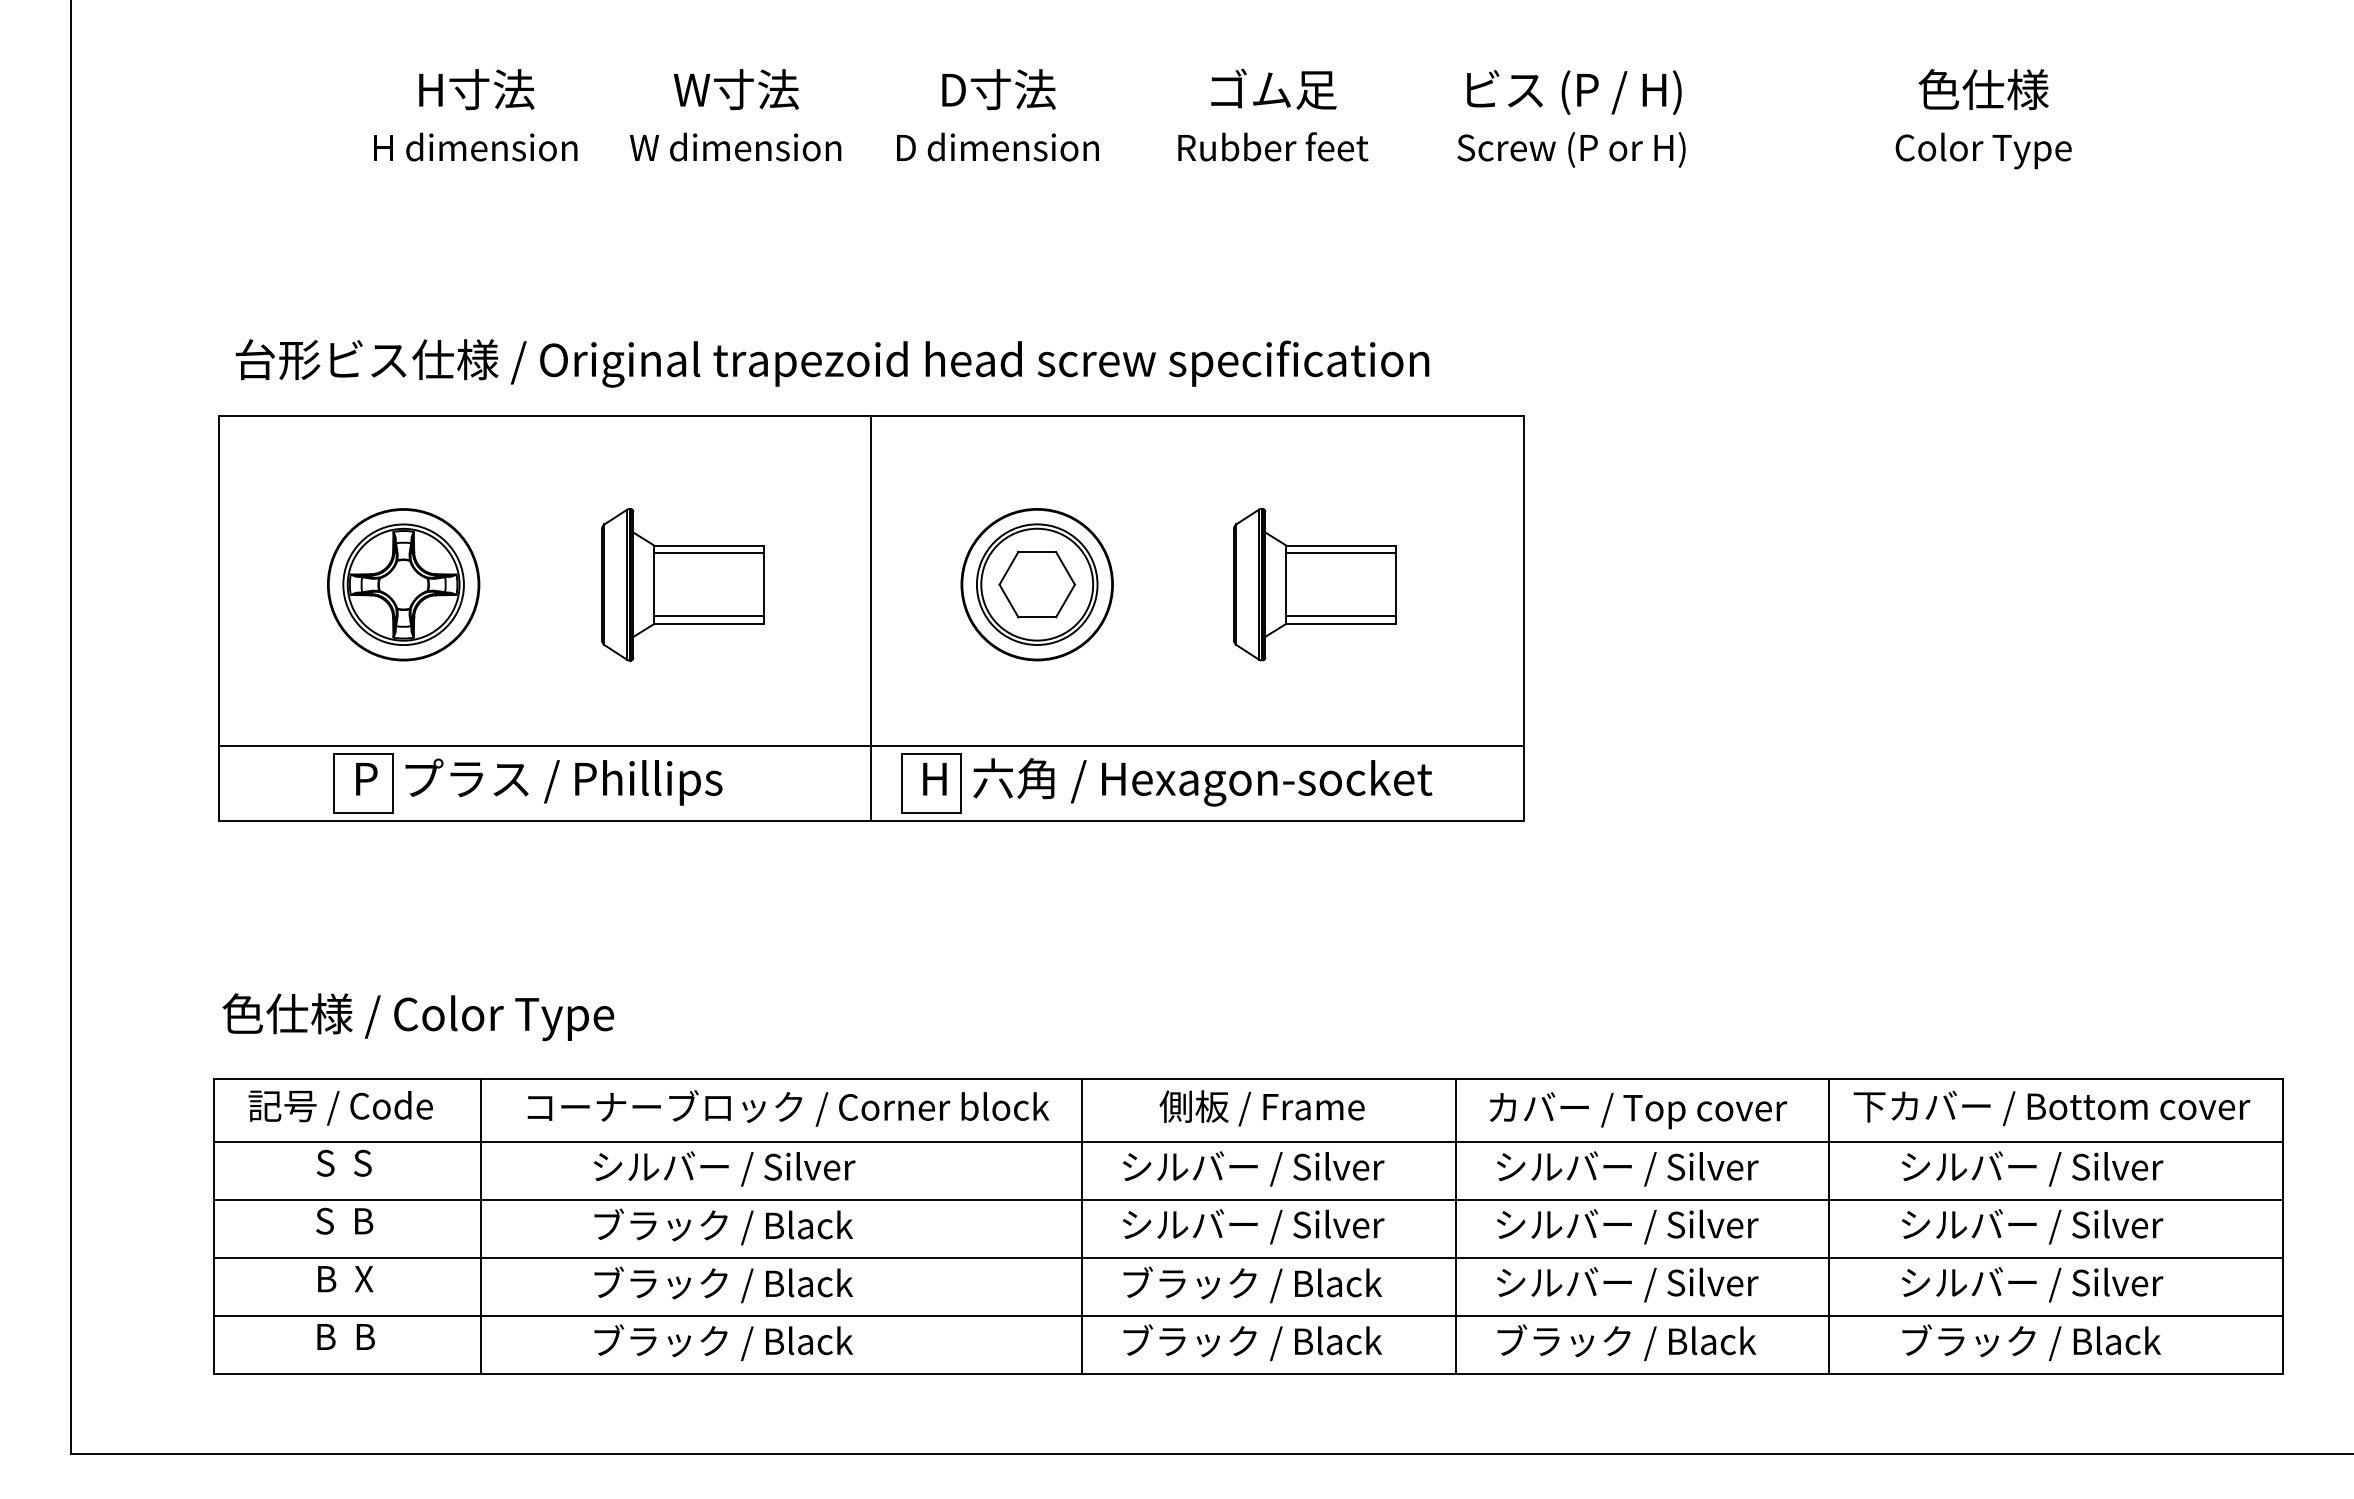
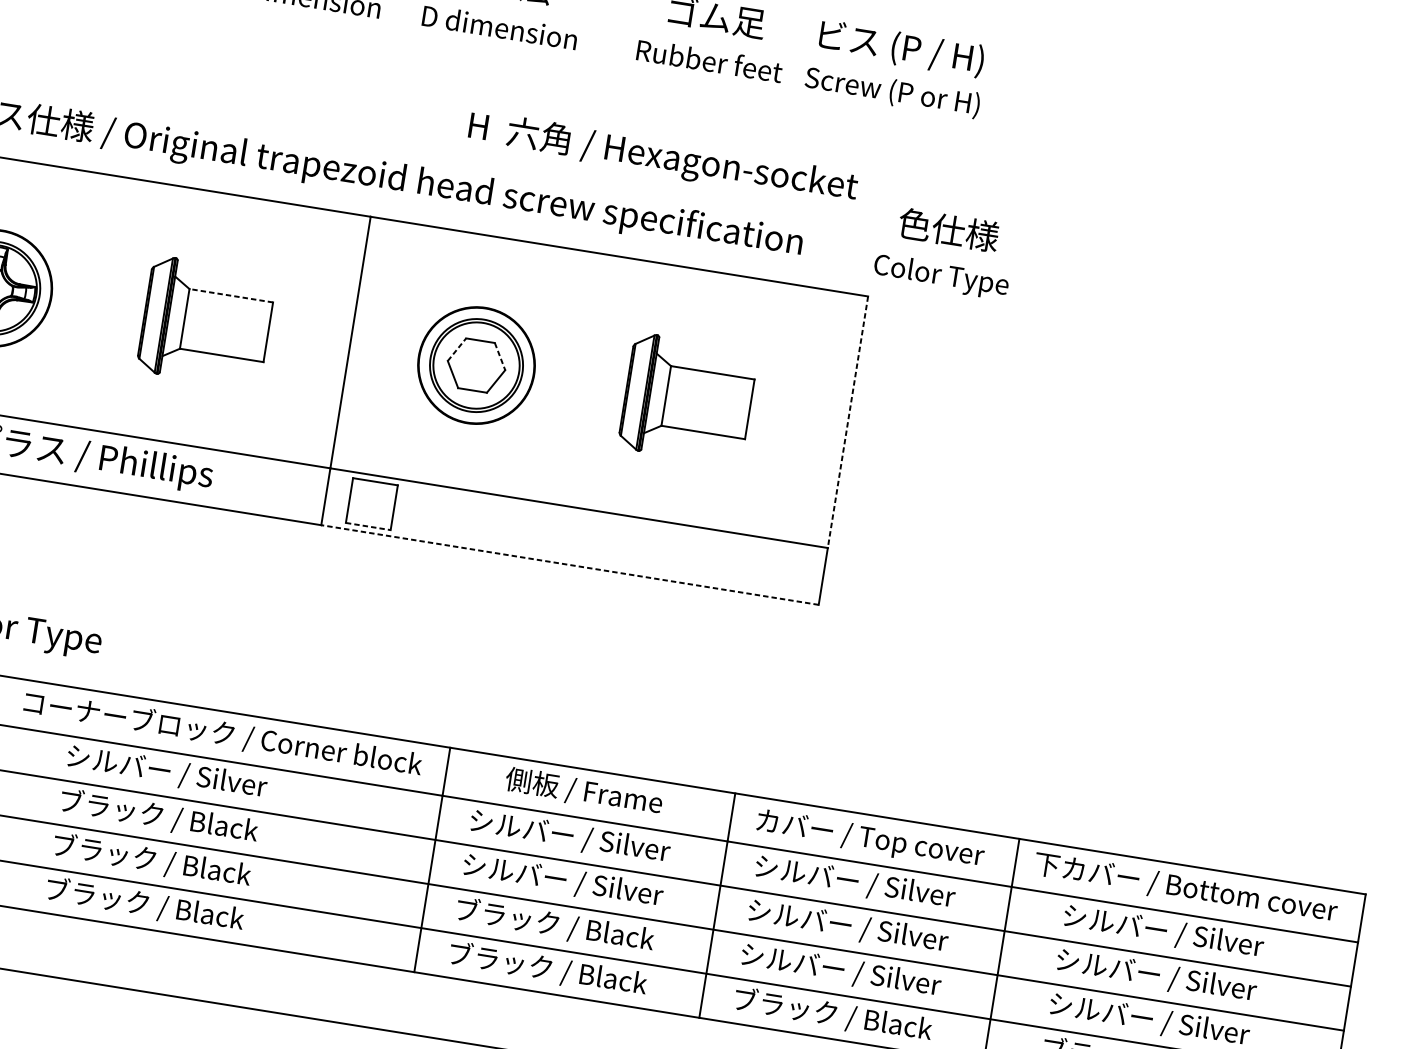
text: (1571, 118) -> (896, 68), moved
text: (1983, 119) -> (944, 252), moved
line: (709, 545) -> (231, 295), solid -> dashed
line: (708, 553) -> (229, 301), removed
line: (1340, 553) -> (711, 378), removed
line: (1008, 568) -> (456, 349), solid -> dashed
line: (1065, 568) -> (500, 356), solid -> dashed
line: (1524, 581) -> (848, 422), solid -> dashed
line: (708, 616) -> (222, 349), removed
line: (1340, 616) -> (703, 426), removed
text: (1177, 782) -> (663, 158), moved
line: (932, 812) -> (368, 526), solid -> dashed
line: (1197, 820) -> (569, 564), solid -> dashed

